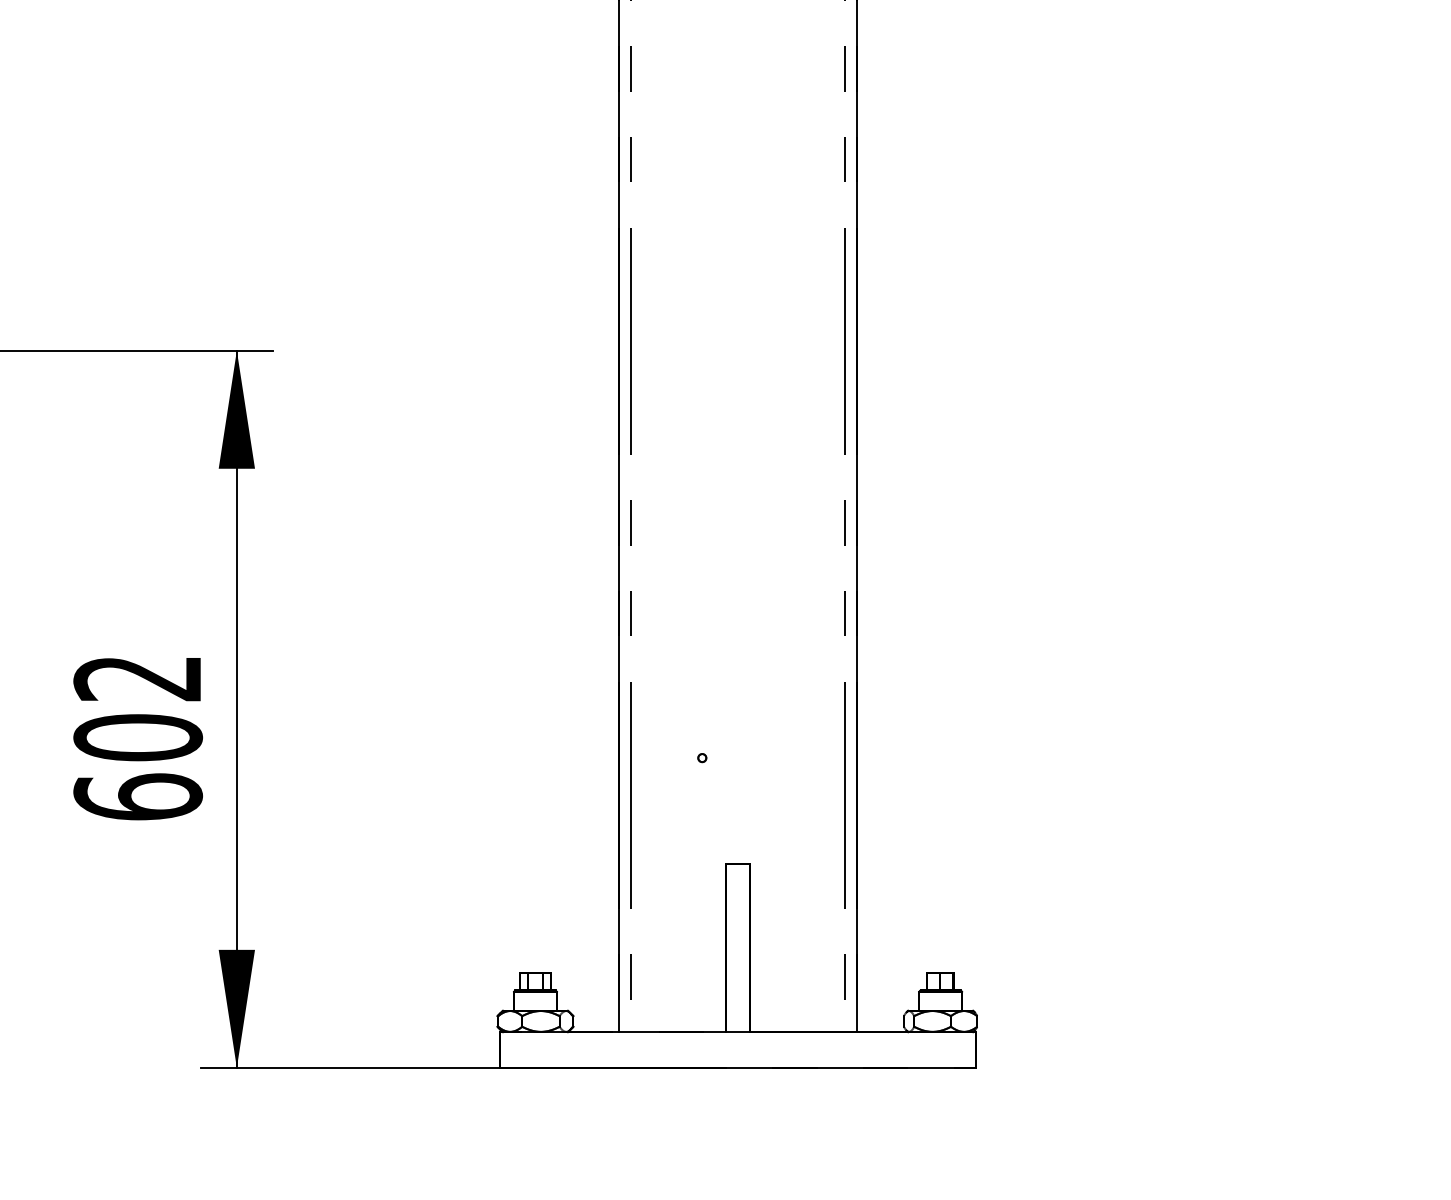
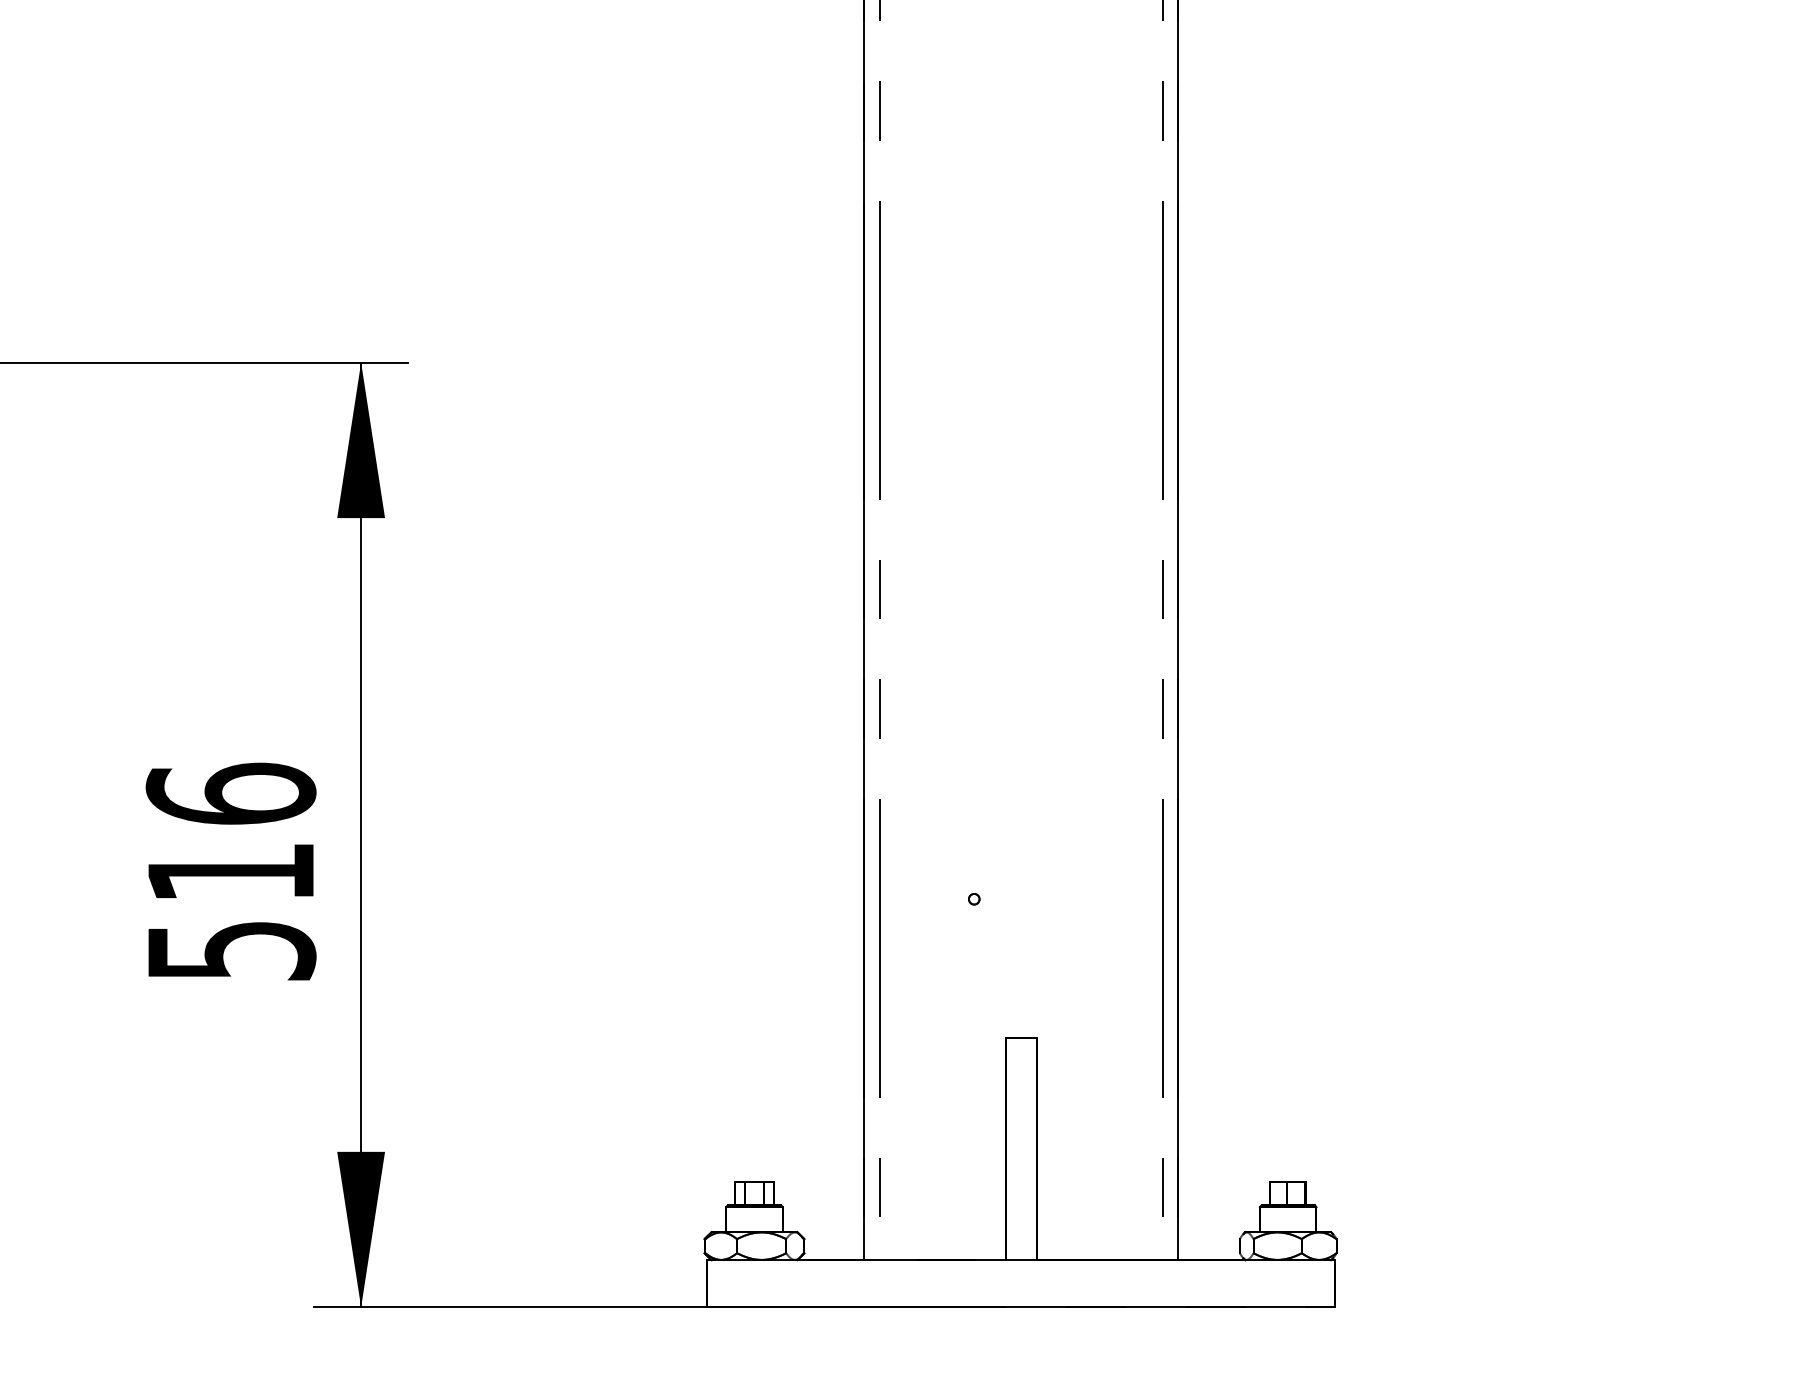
text: (138, 737) -> (231, 872), 602 -> 516

